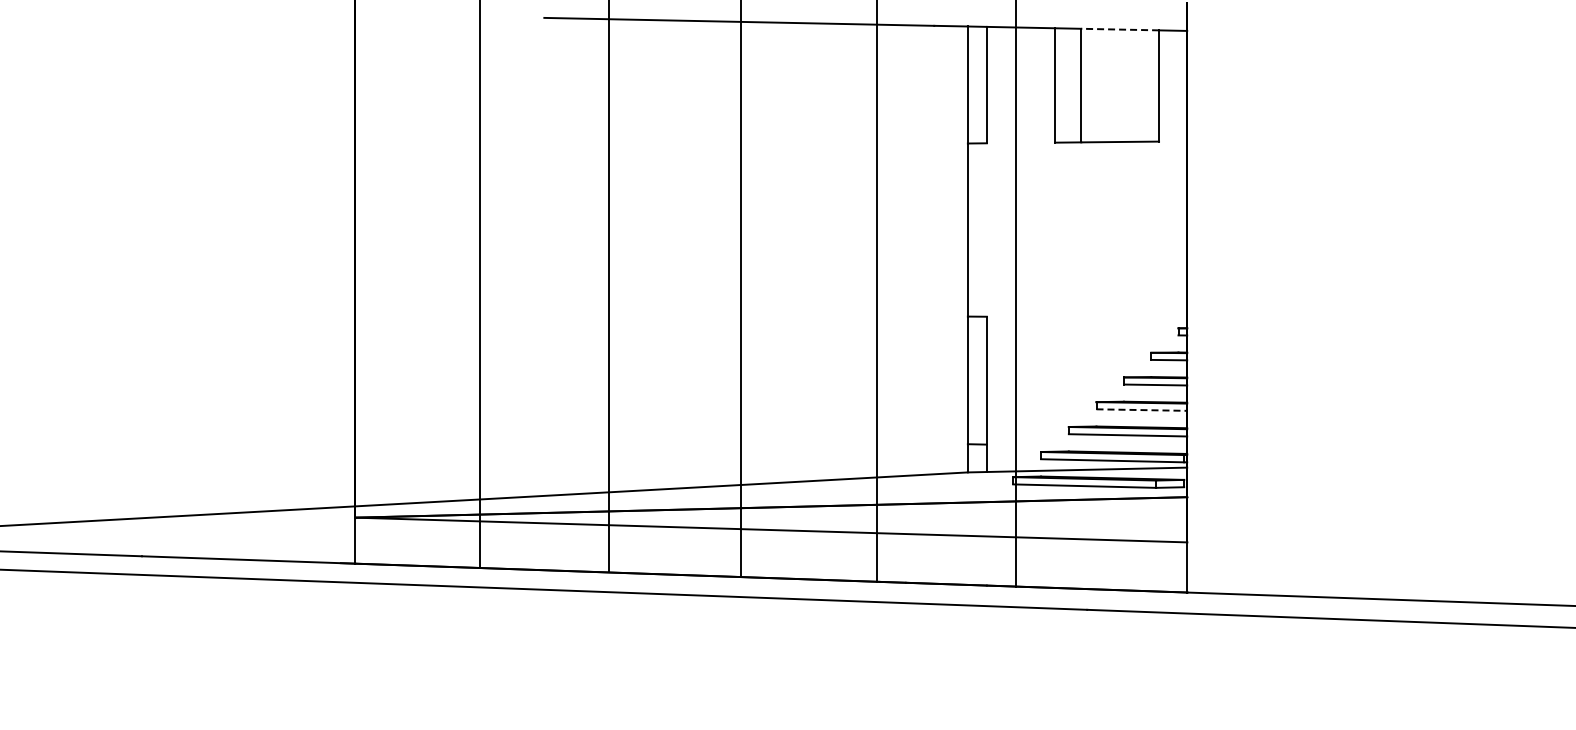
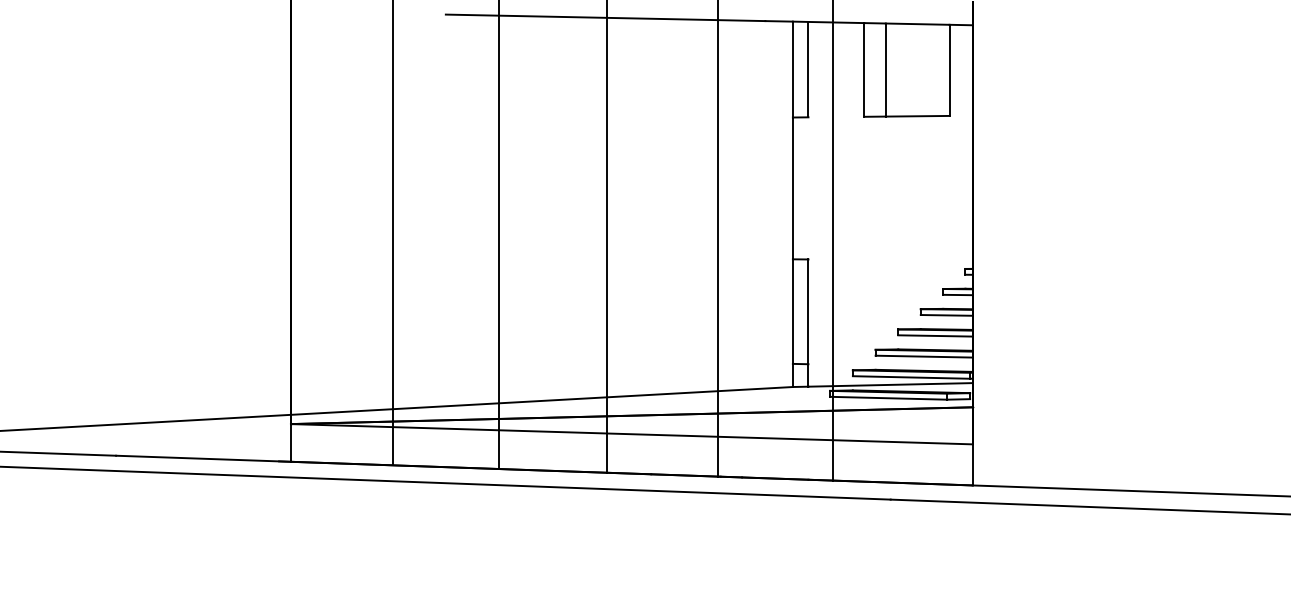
line: (1120, 29) -> (917, 24), dashed -> solid
line: (1142, 410) -> (935, 336), dashed -> solid

